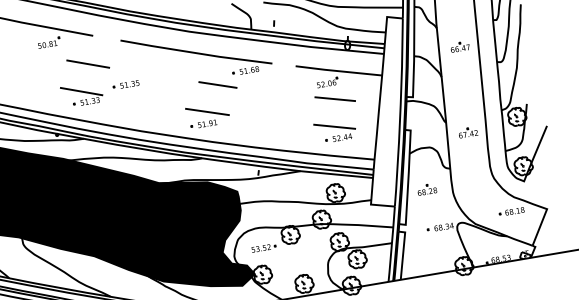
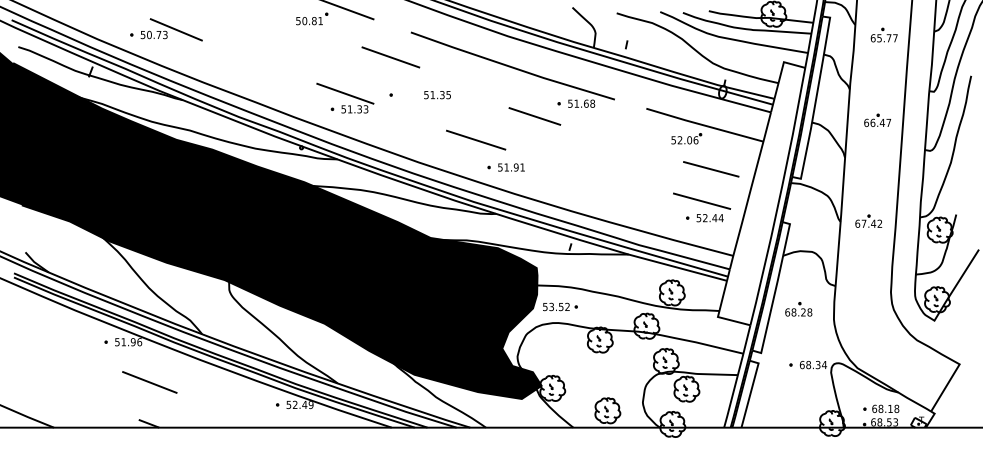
line: (87, 64) -> (390, 57), moved
text: (129, 84) -> (437, 95), moved
line: (335, 99) -> (711, 169), moved
line: (207, 111) -> (476, 139), moved
part: (335, 131) -> (702, 207), moved
part: (467, 131) -> (868, 220), moved
part: (511, 211) -> (881, 408), moved
part: (264, 247) -> (560, 306), moved

